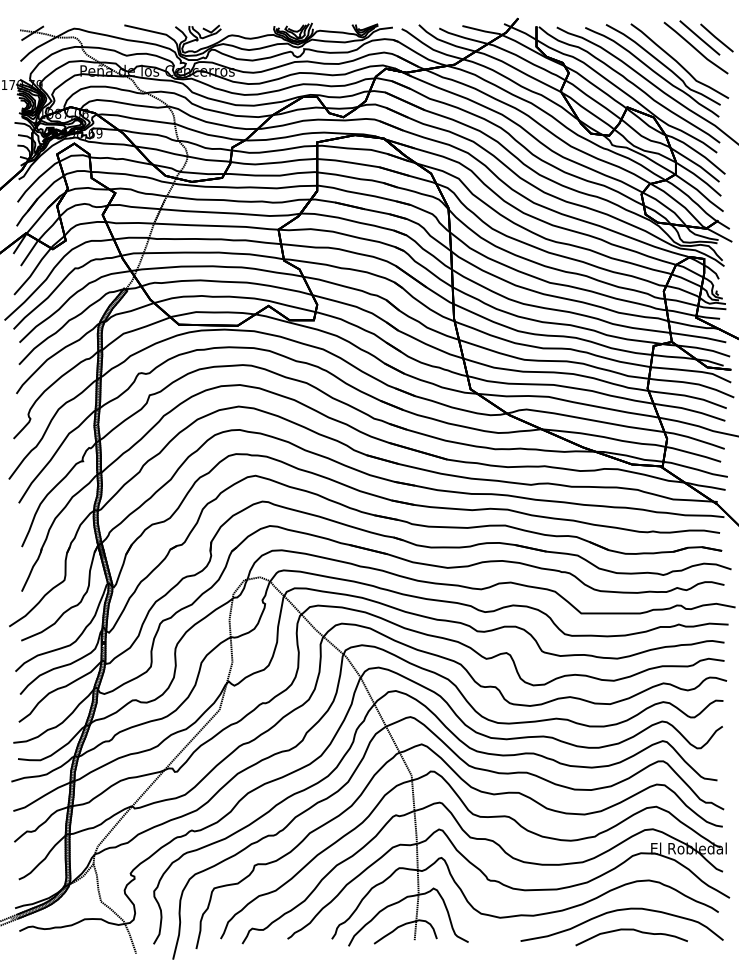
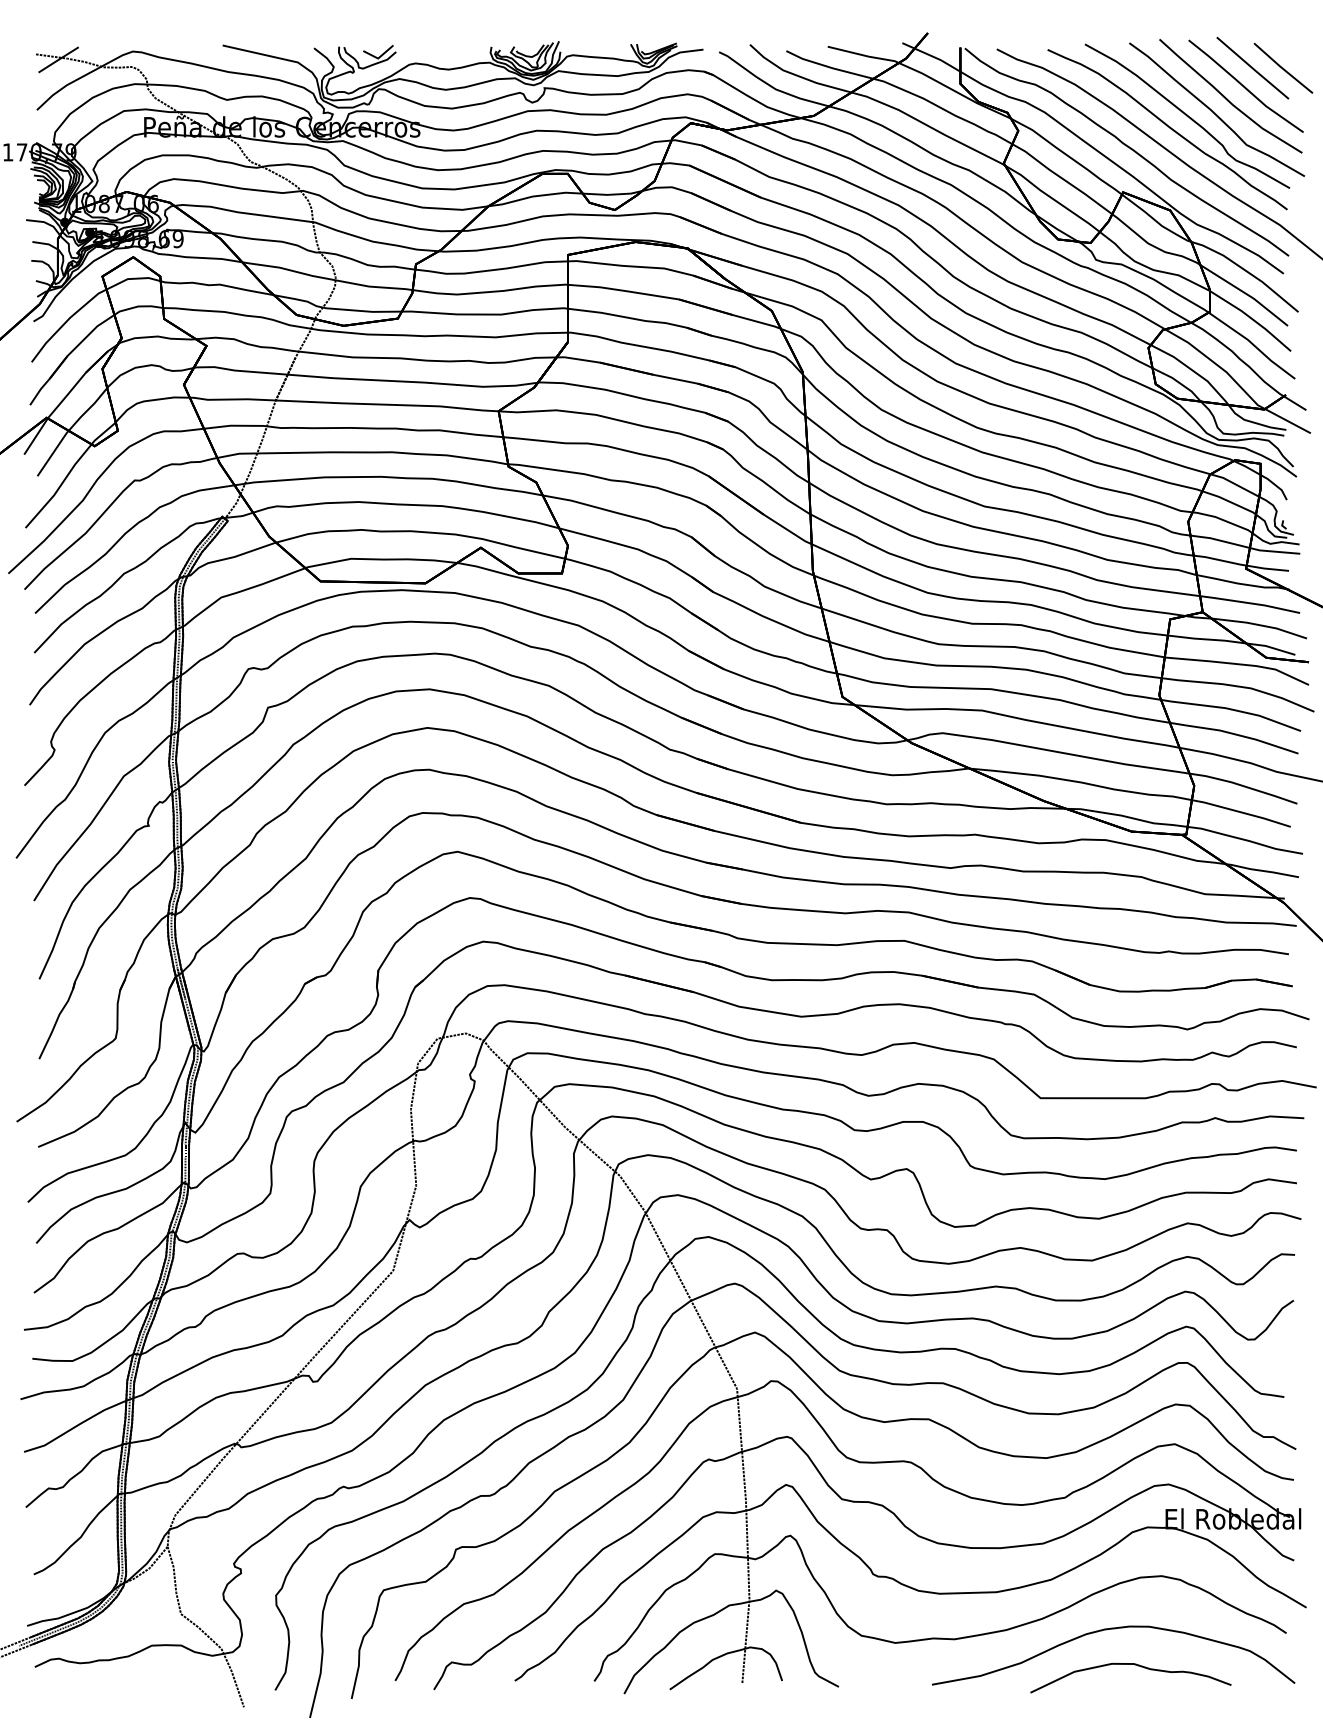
part: (687, 53) -> (1230, 95), added

